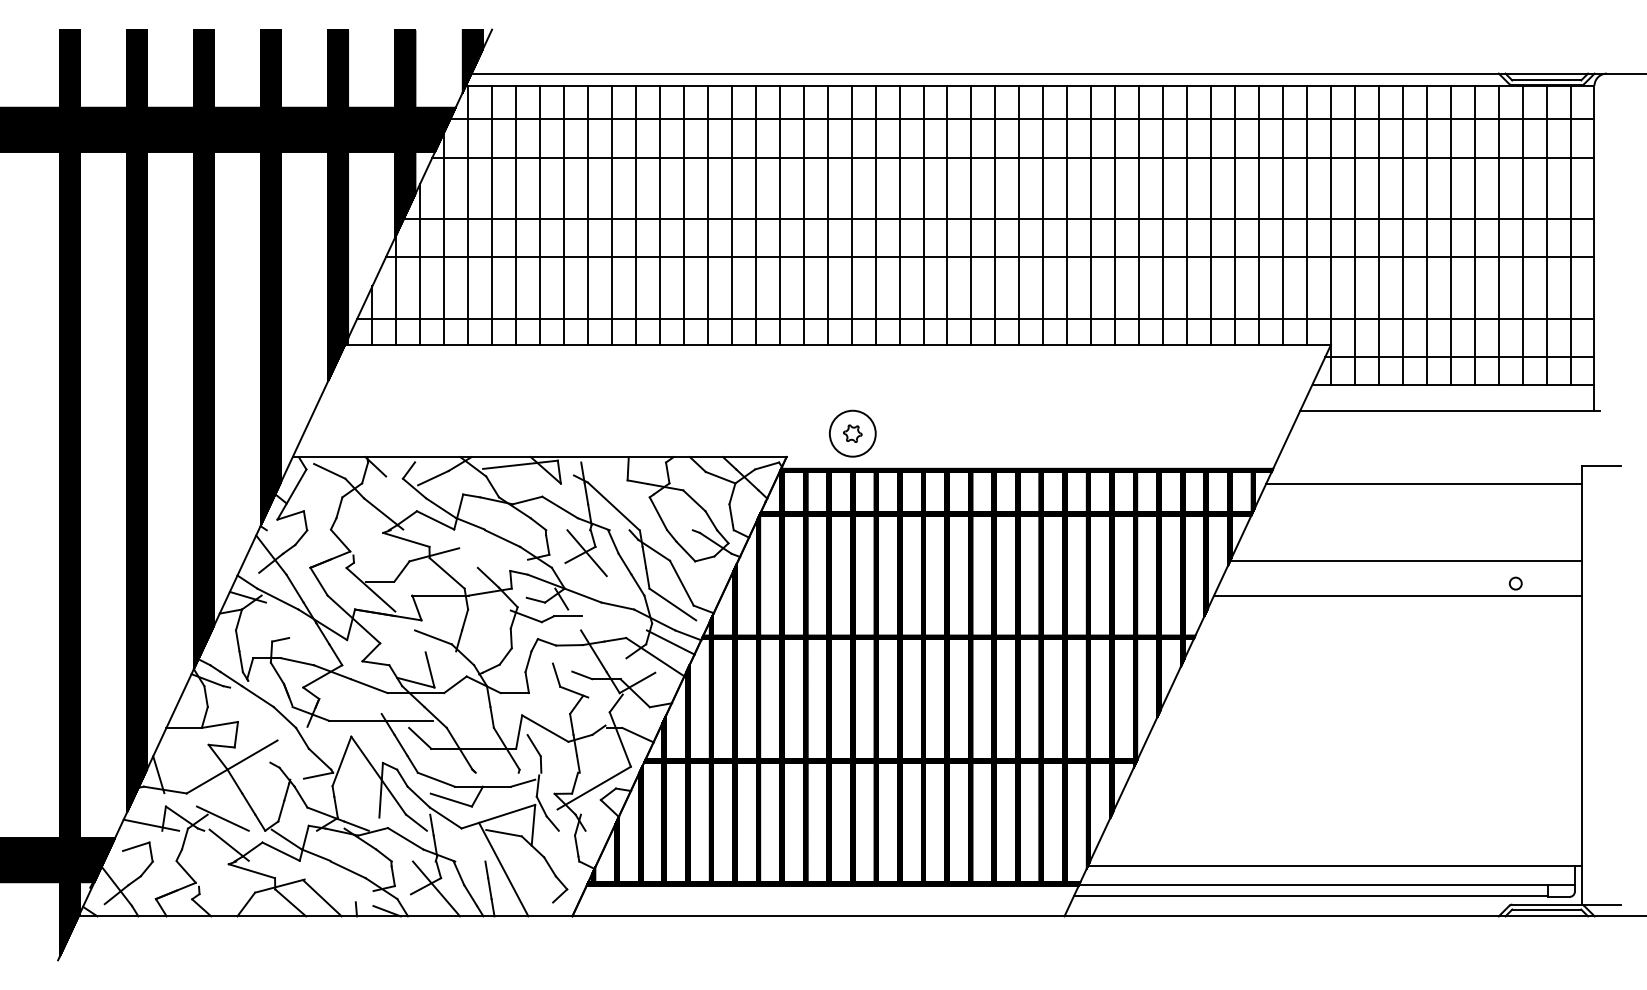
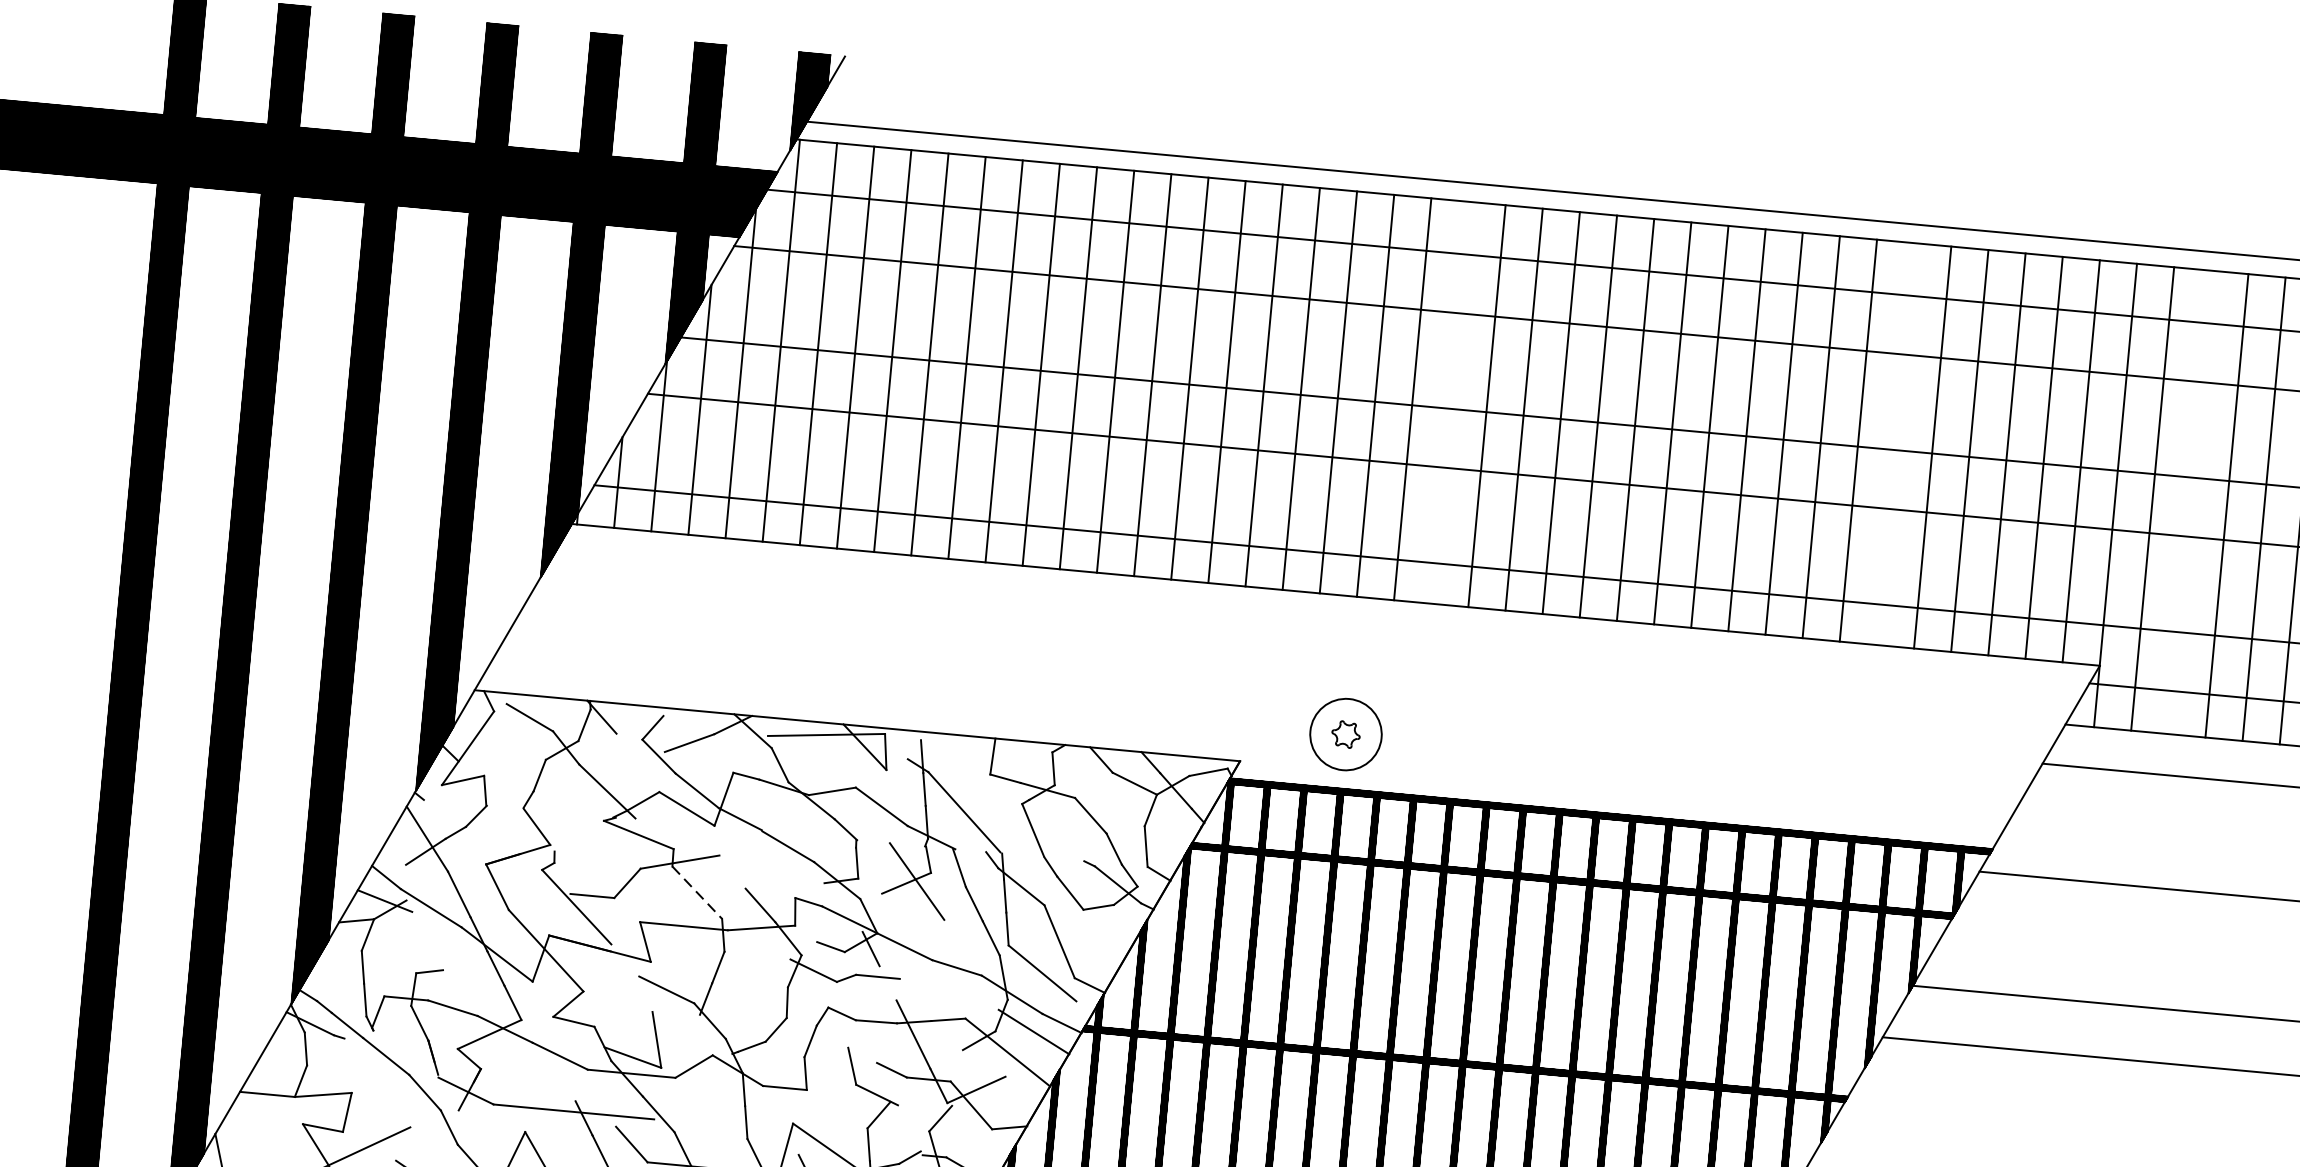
line: (899, 214) -> (1449, 401), removed
line: (1187, 214) -> (1896, 442), removed
line: (1378, 234) -> (2189, 501), removed
line: (447, 573) -> (697, 892), solid -> dashed

